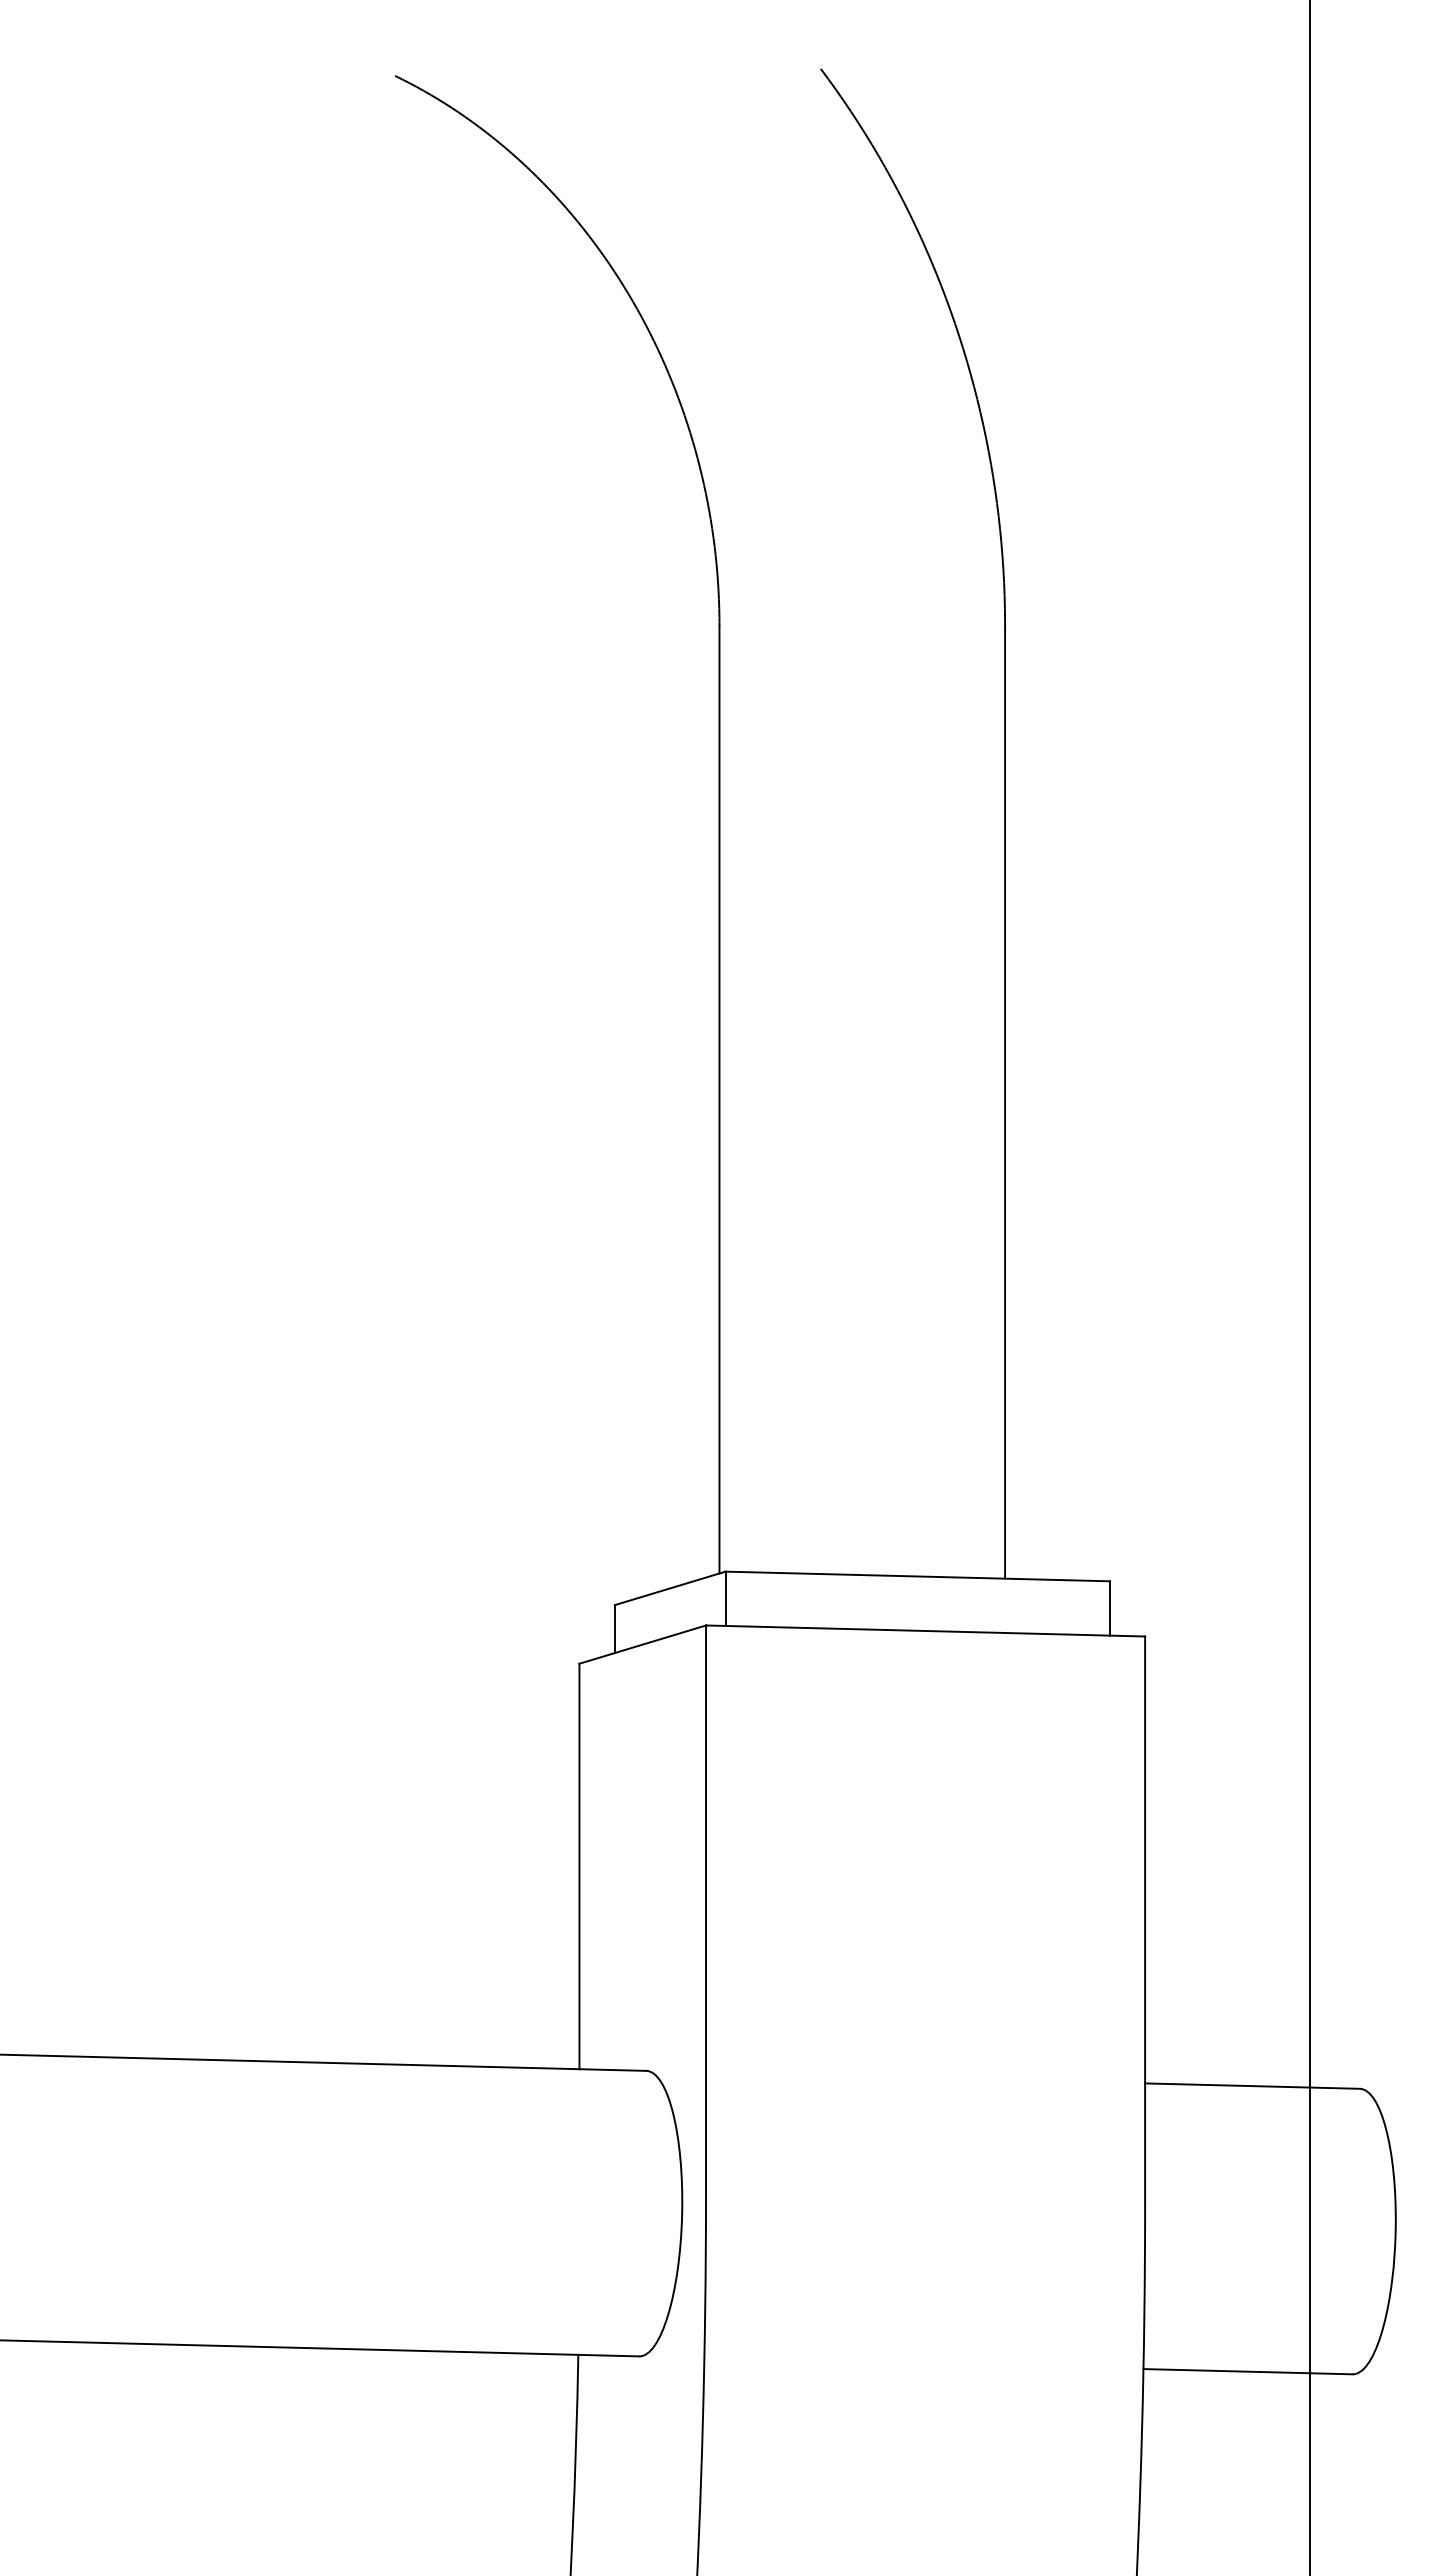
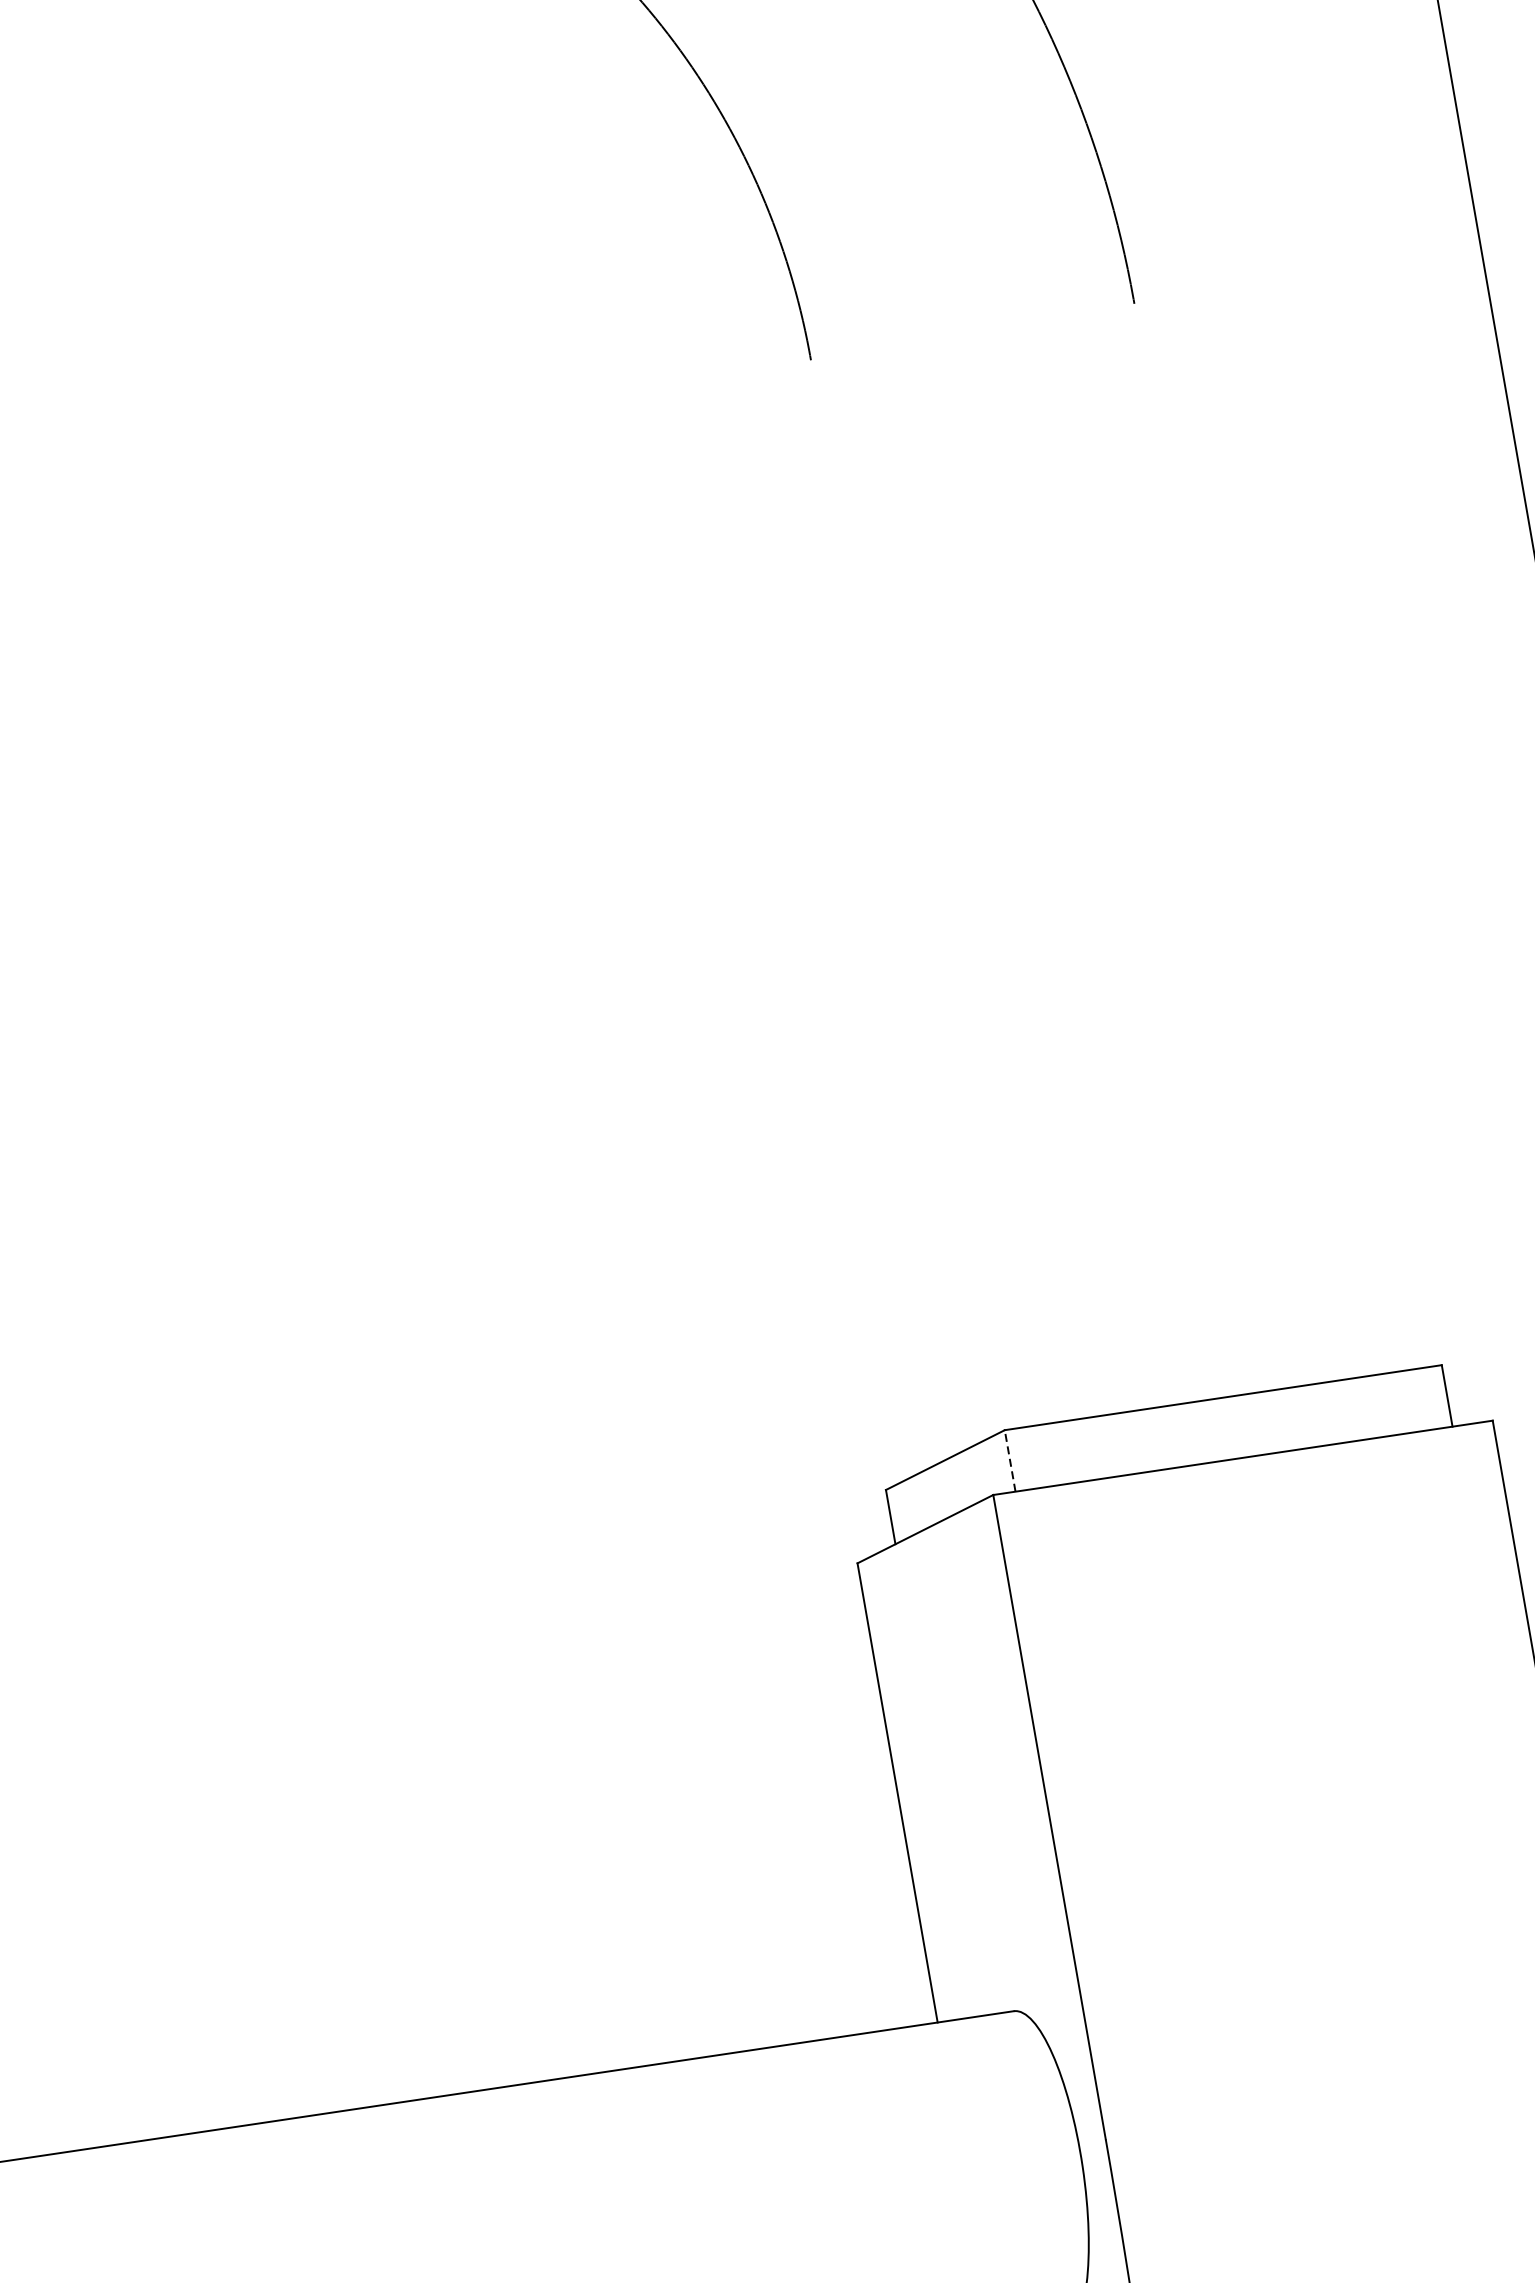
line: (719, 1099) -> (904, 896), removed
line: (1005, 1101) -> (1228, 842), removed
line: (725, 1598) -> (1010, 1460), solid -> dashed

